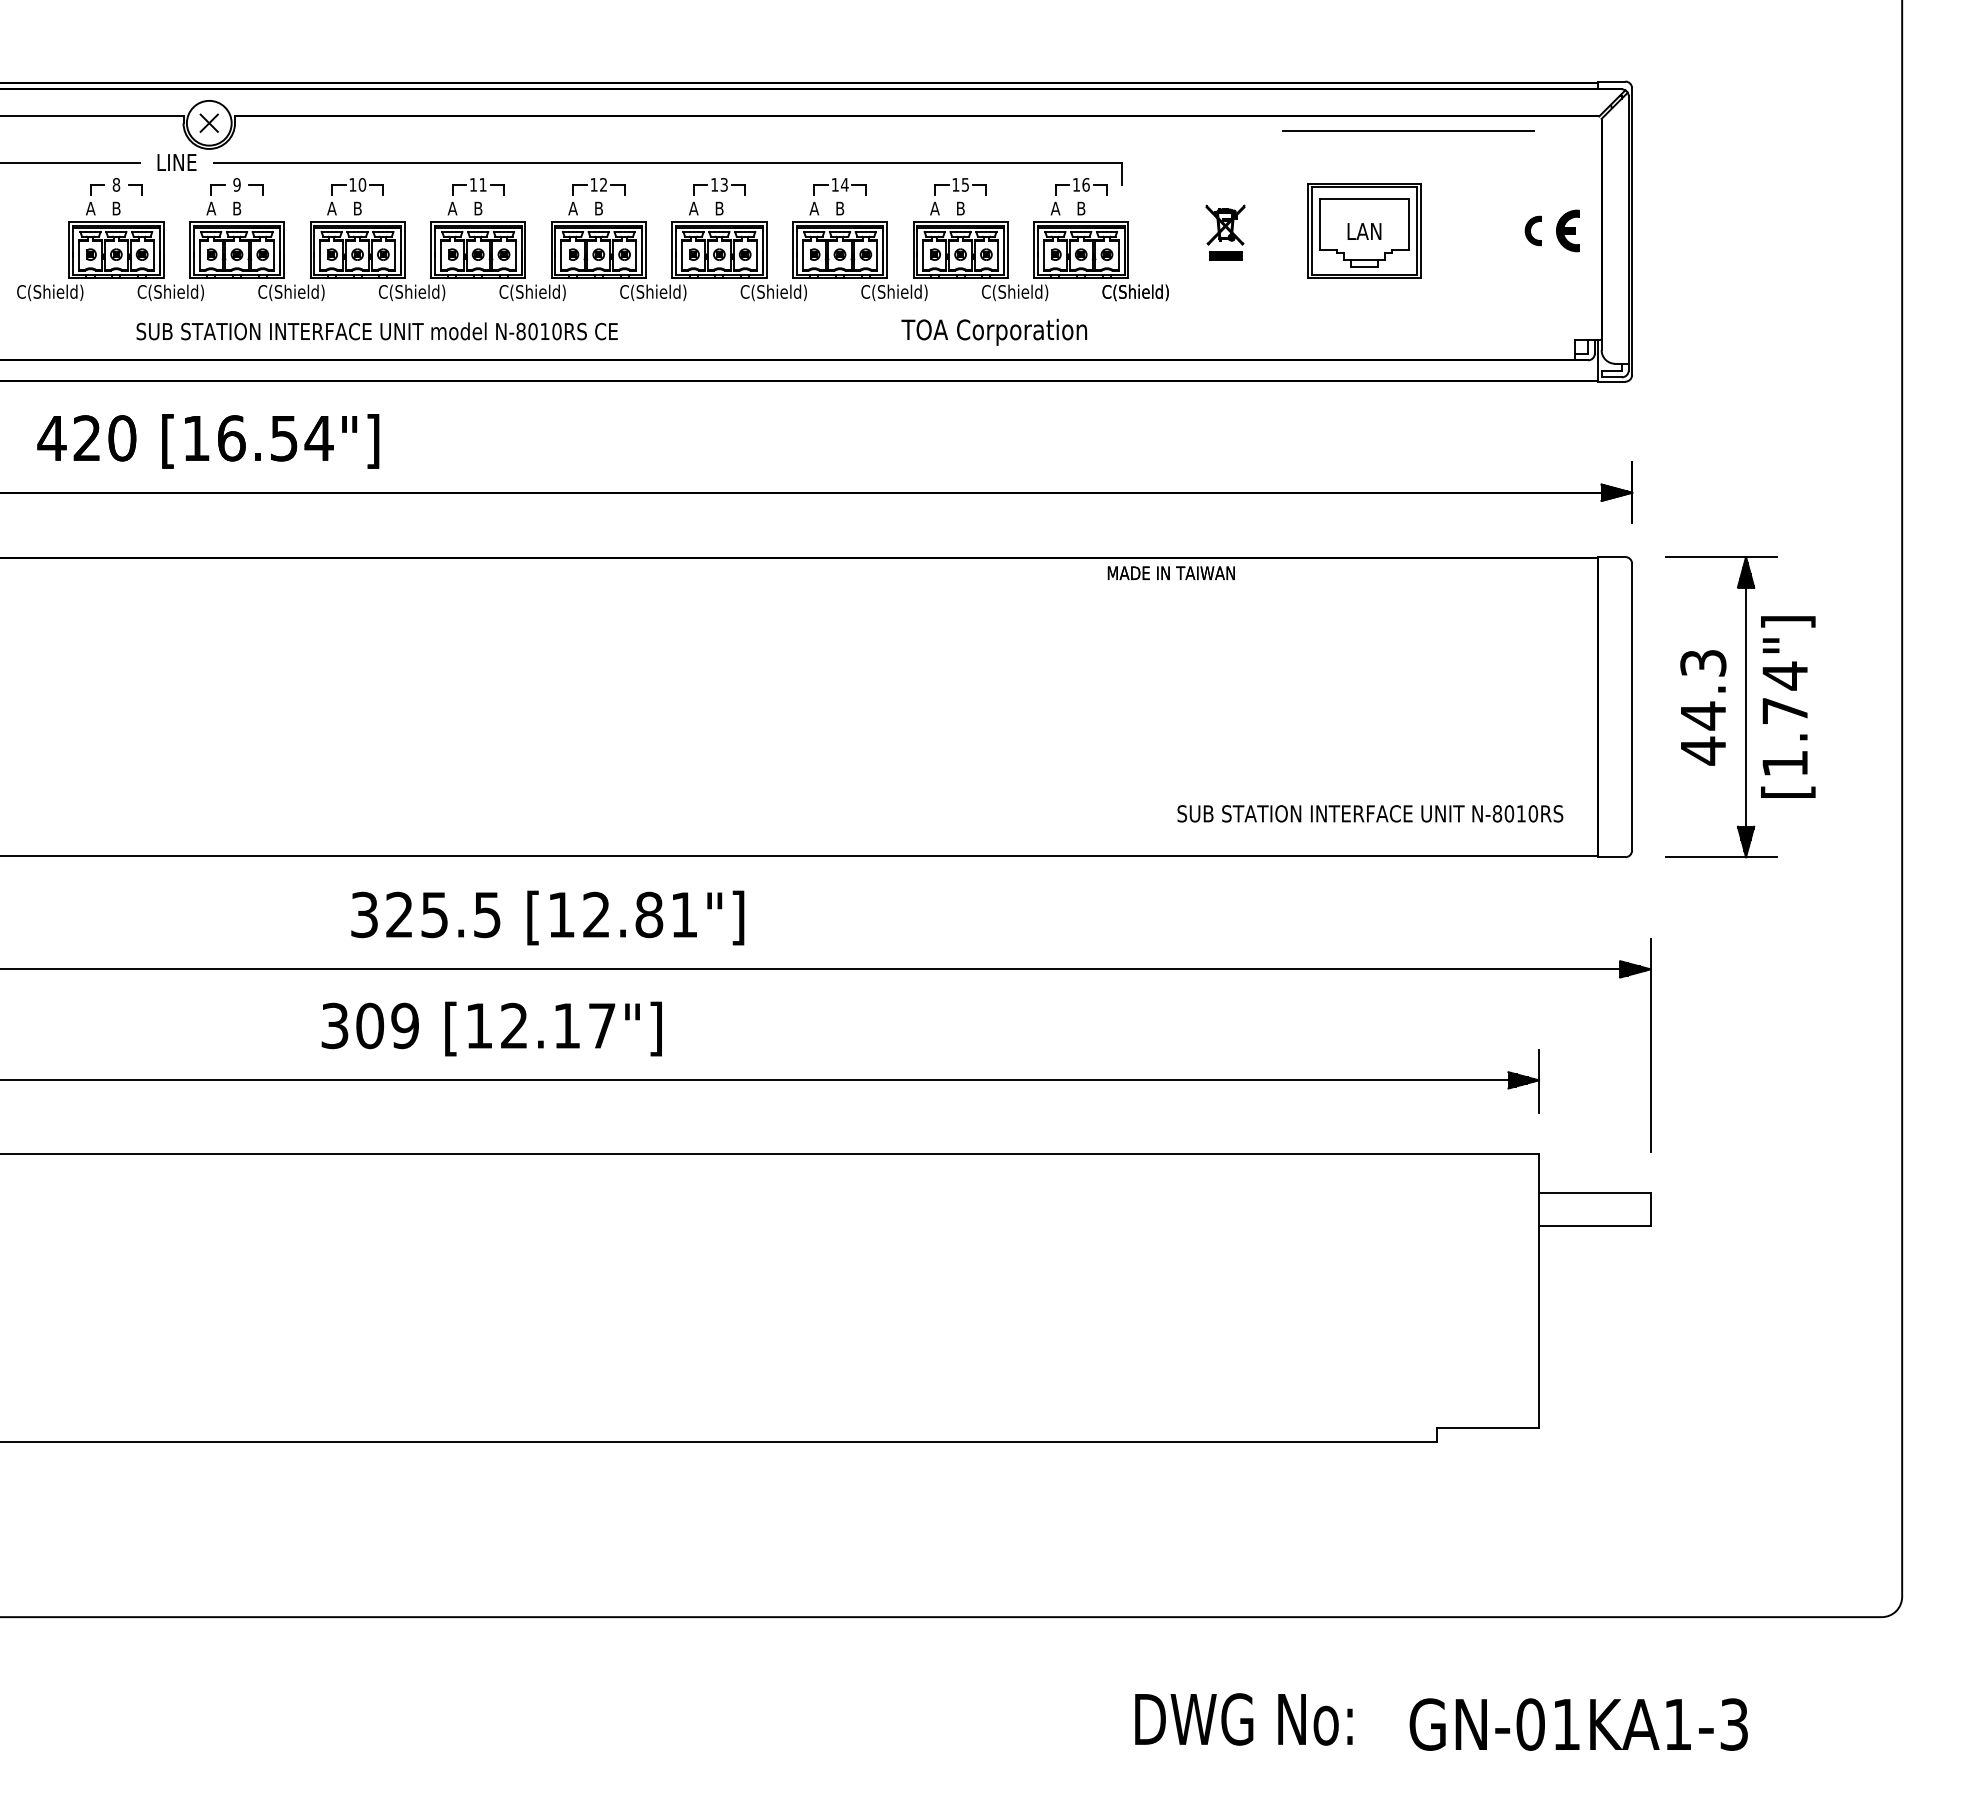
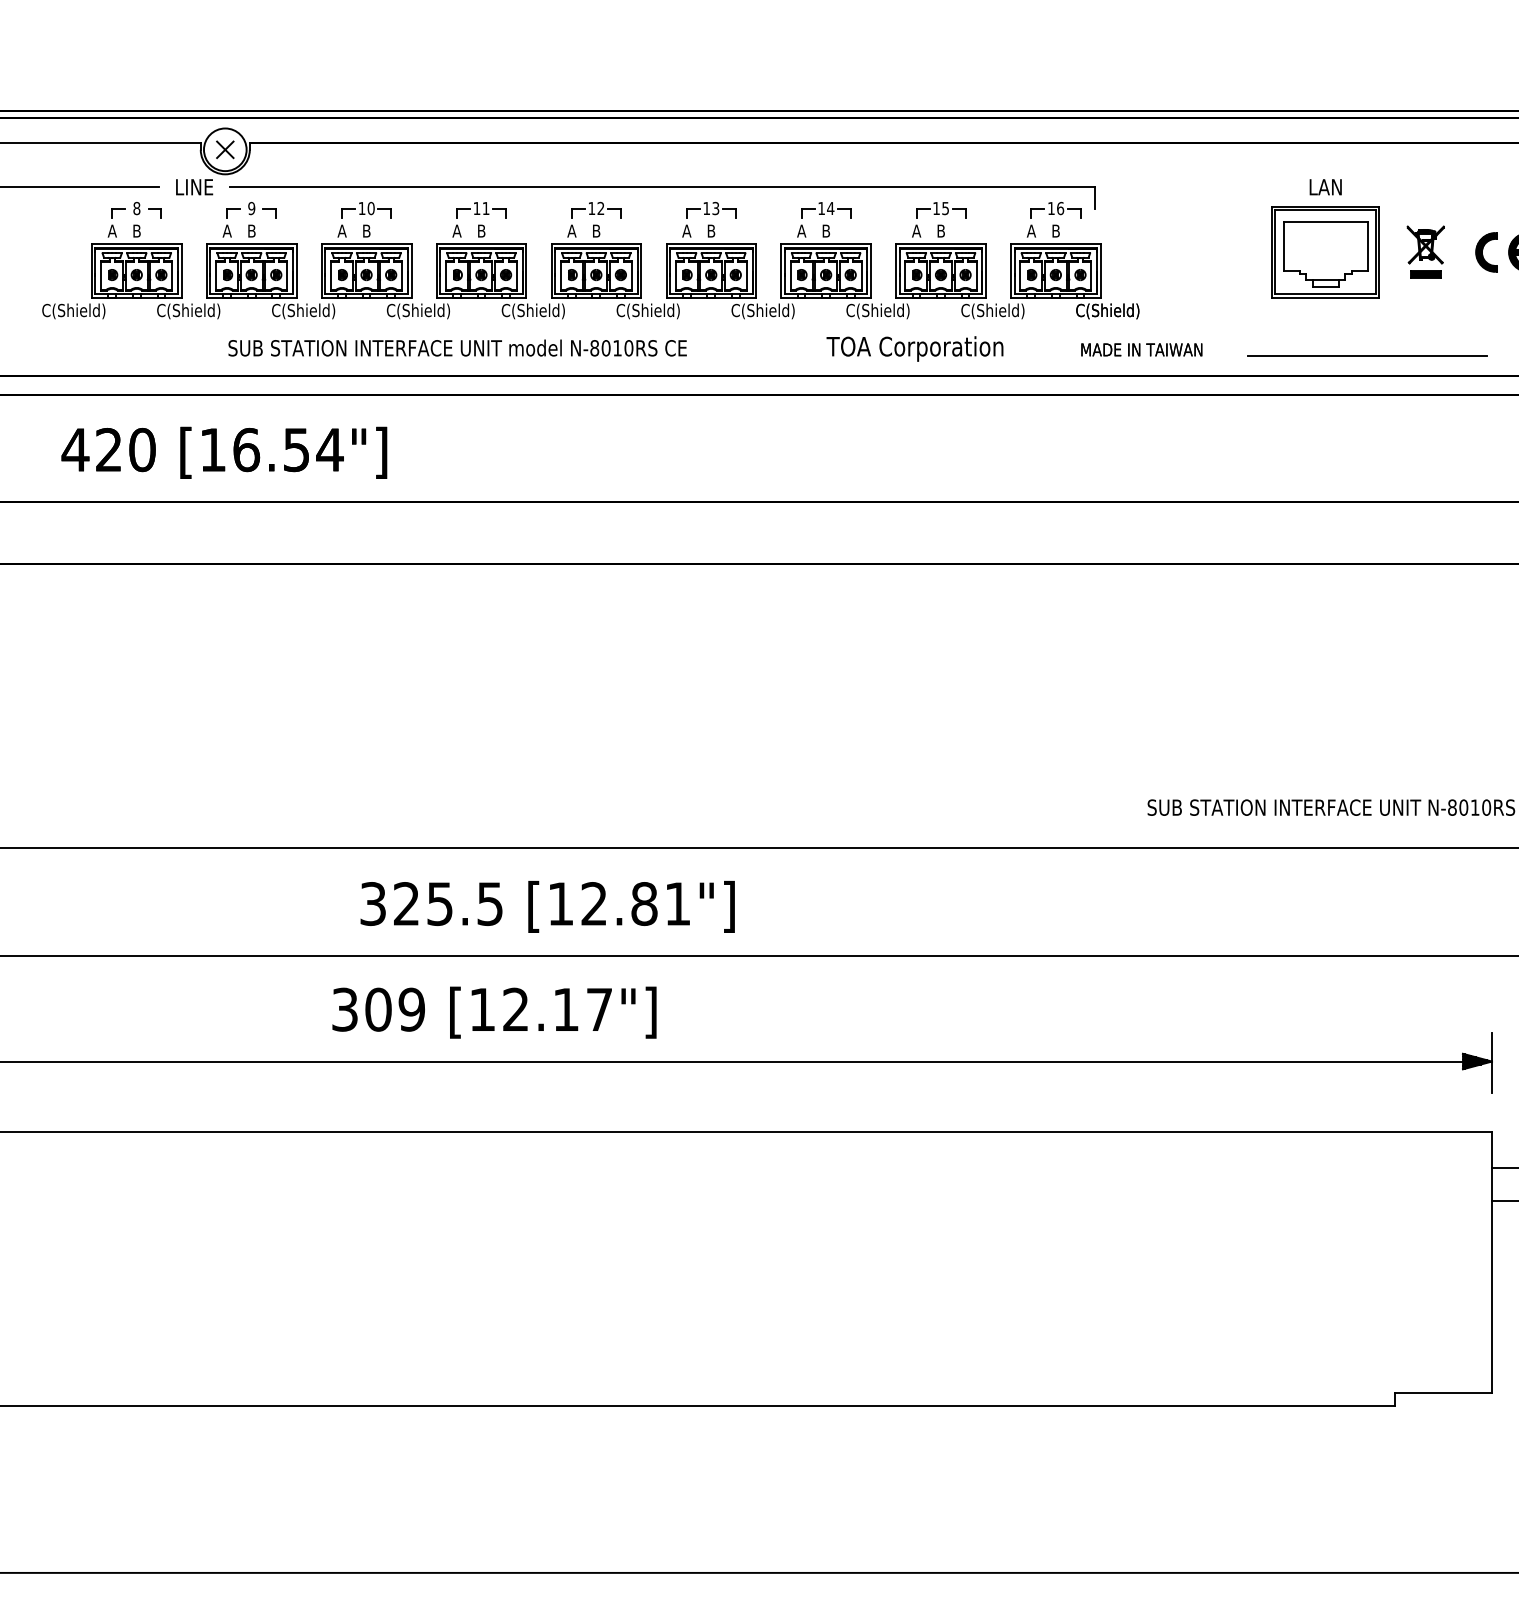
line: (1408, 130) -> (1367, 355), moved
part: (1533, 230) -> (1486, 251), size x1.43
text: (1364, 231) -> (1325, 187), moved
part: (1225, 232) -> (1425, 251), moved
text: (376, 331) -> (456, 348), moved
text: (993, 331) -> (914, 348), moved
text: (1170, 573) -> (1140, 350), moved

